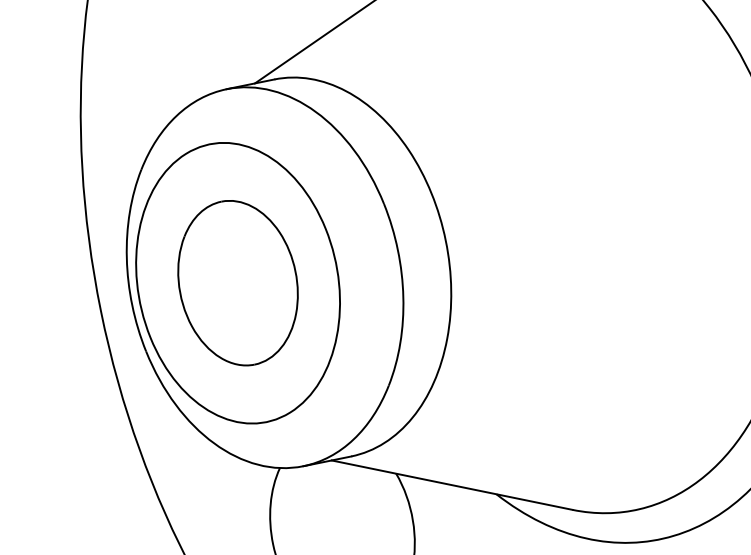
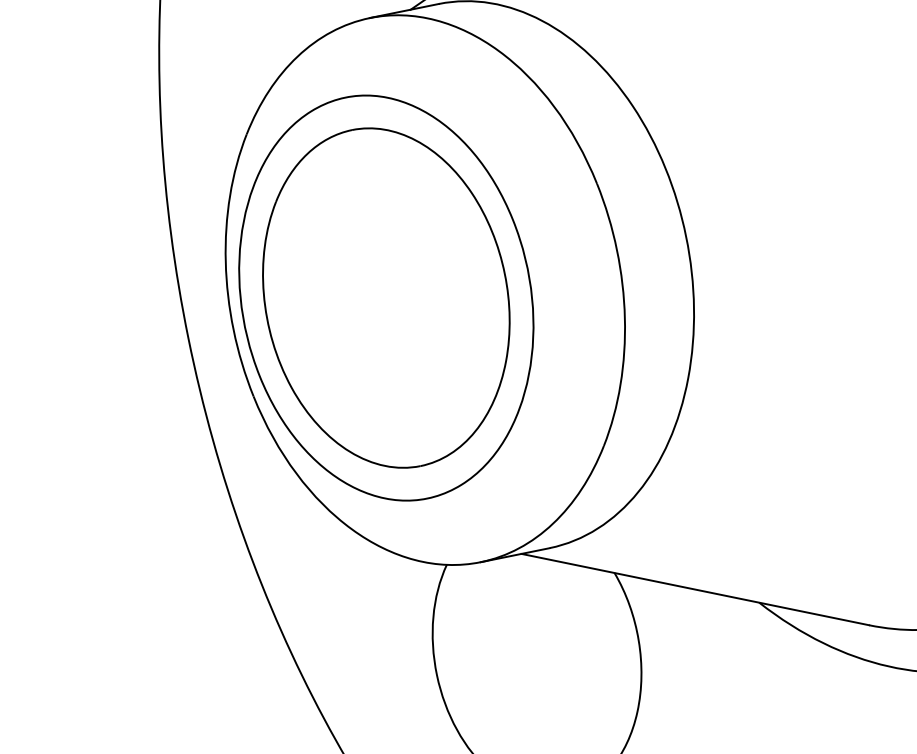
part: (237, 282) -> (385, 297), size x1.43

